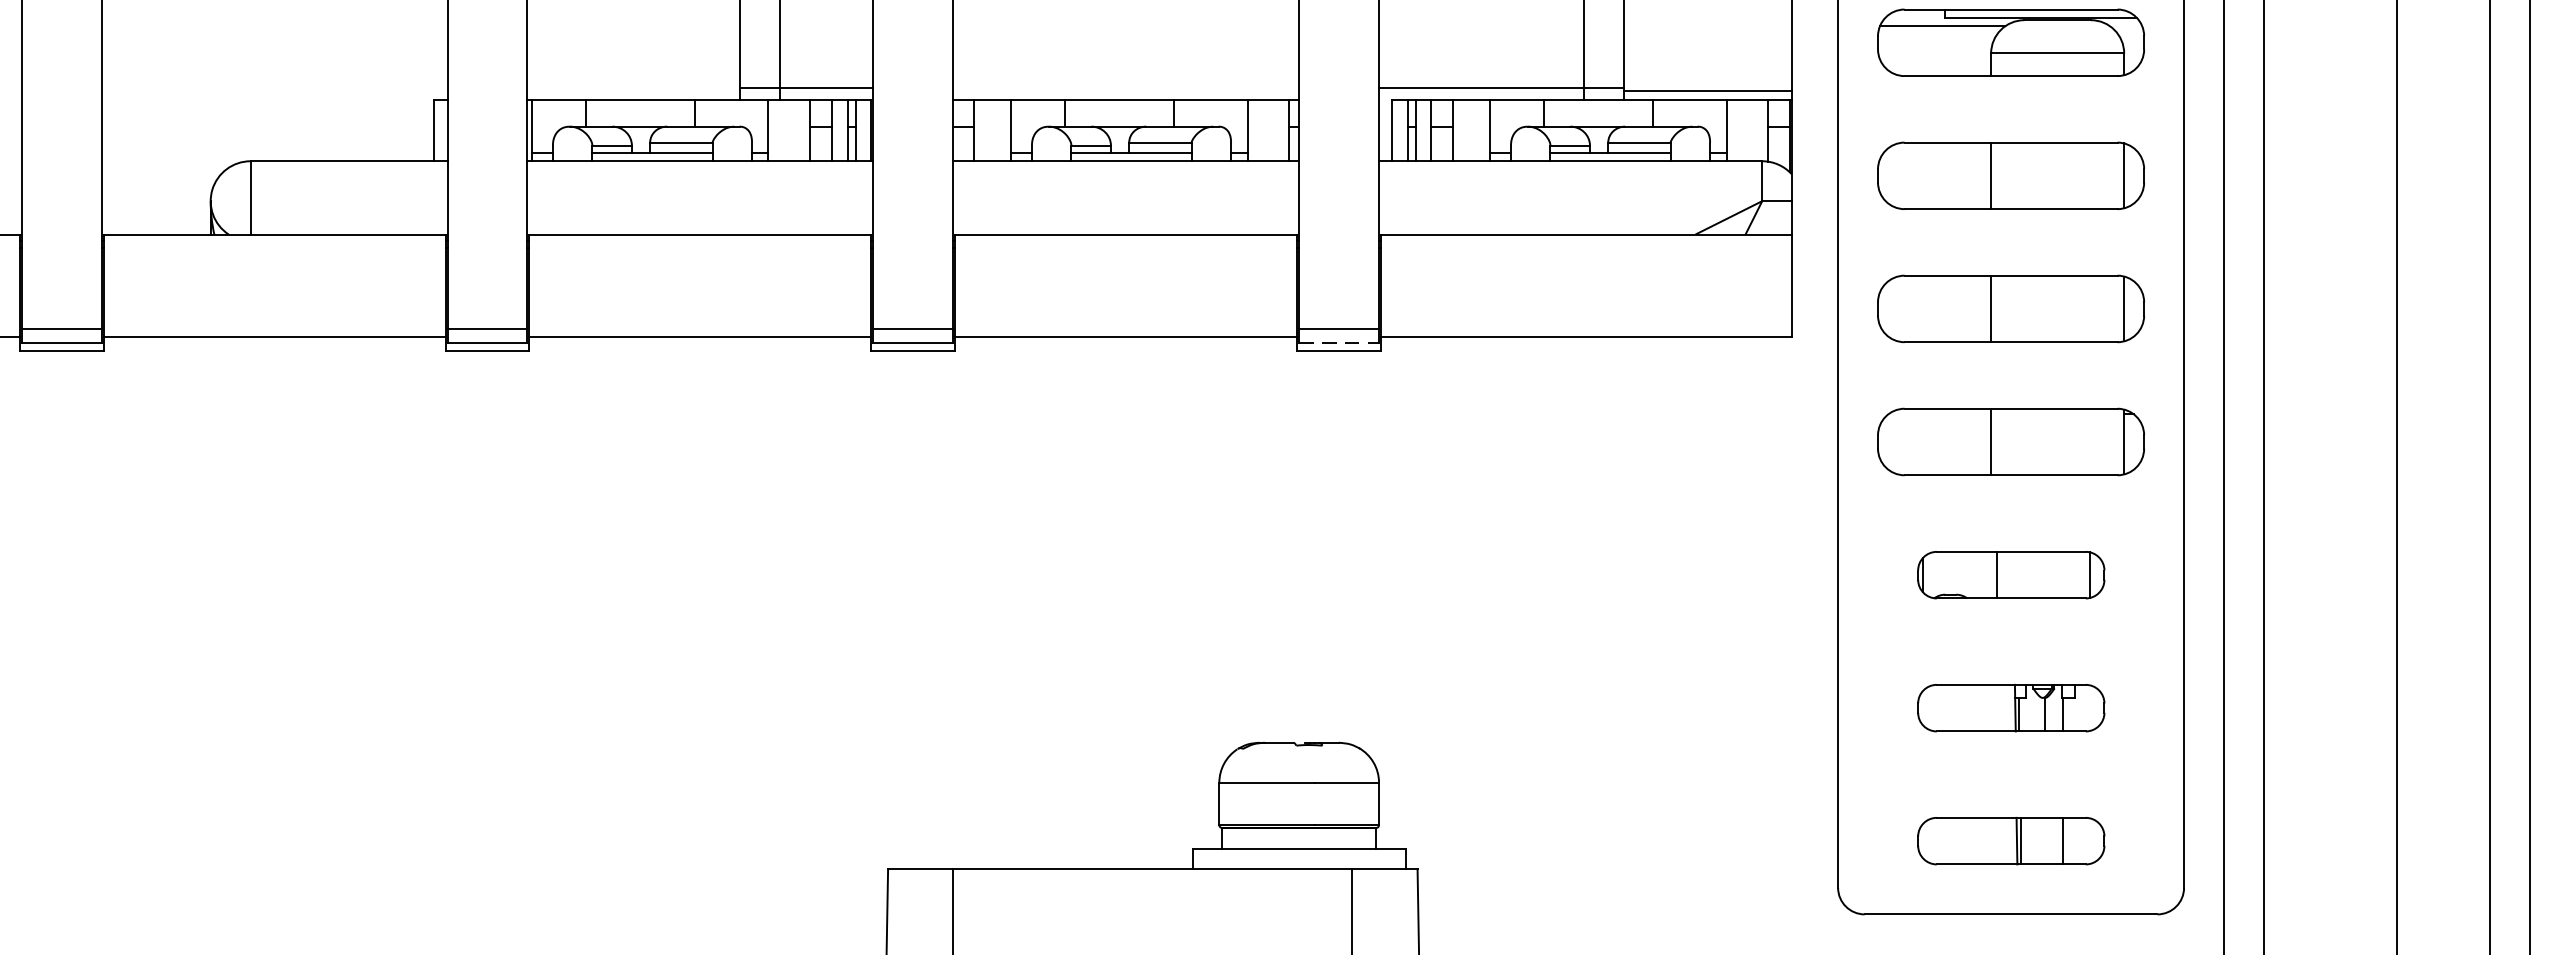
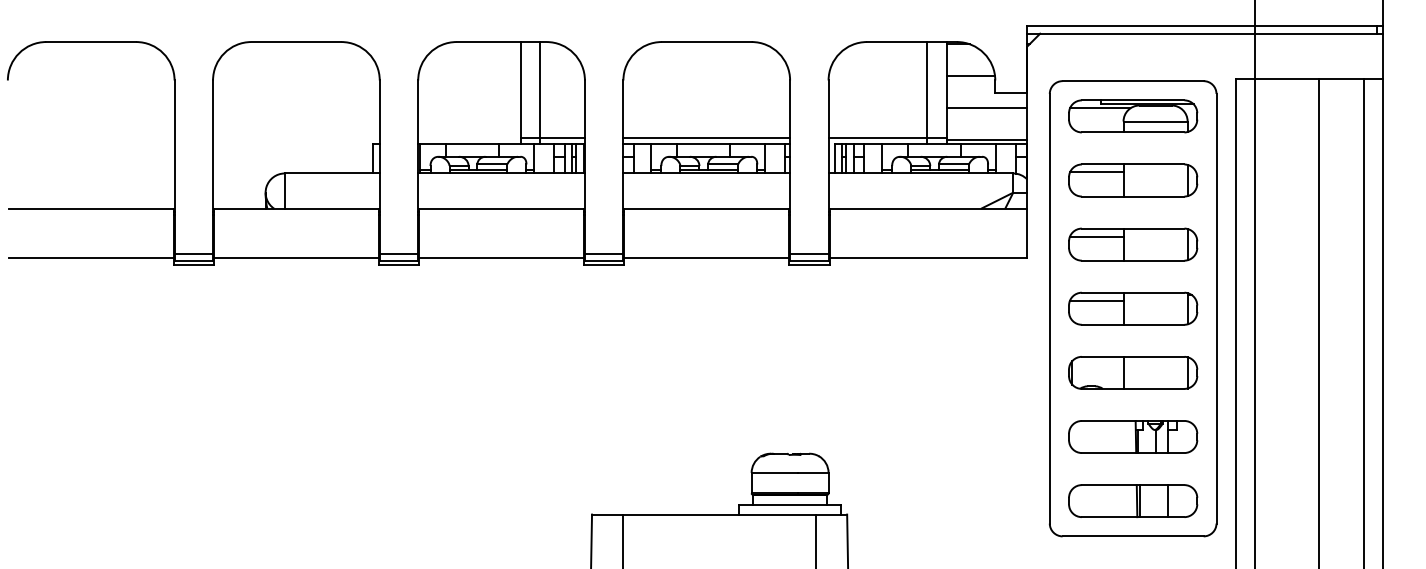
line: (1706, 26) -> (986, 108), added
line: (1125, 88) -> (706, 138), added
line: (1935, 159) -> (1096, 172), added
line: (1935, 292) -> (1096, 236), added
line: (1339, 341) -> (809, 260), dashed -> solid
line: (1935, 424) -> (1096, 300), added
part: (2011, 574) -> (1133, 372), size x1.43
part: (2011, 707) -> (1133, 436), size x1.43
part: (2011, 839) -> (1133, 500), size x1.43

